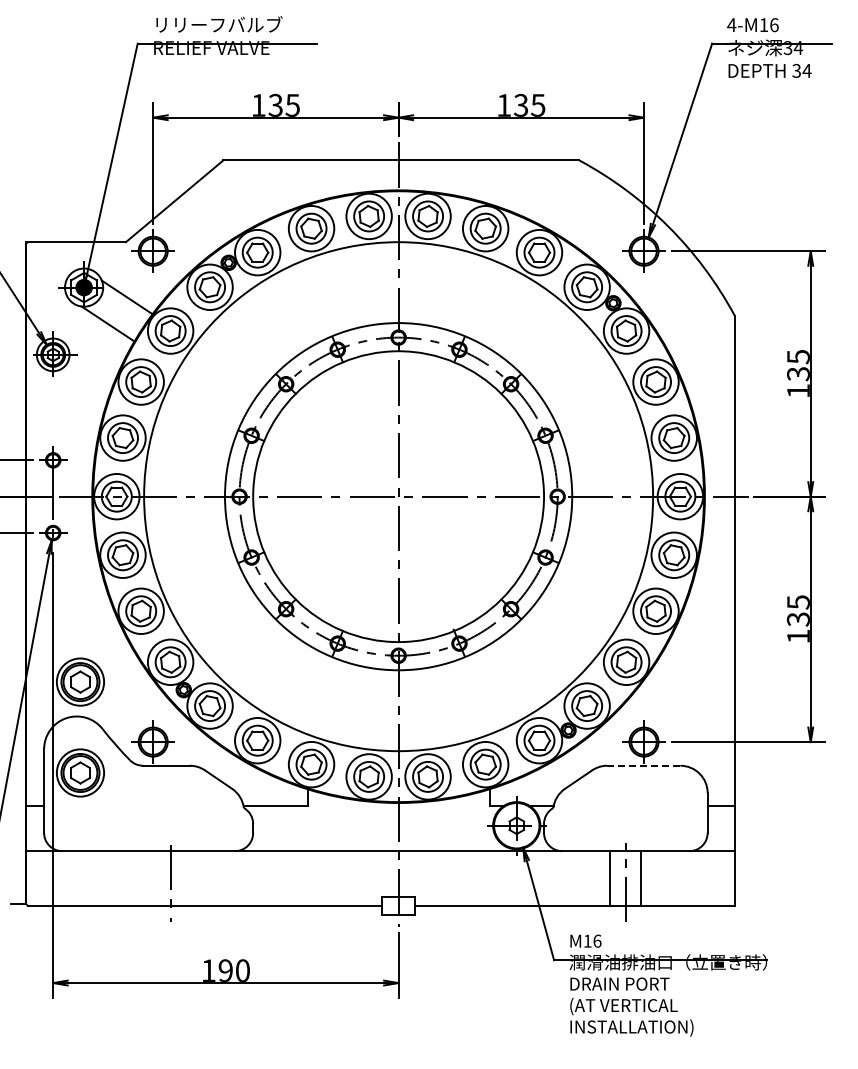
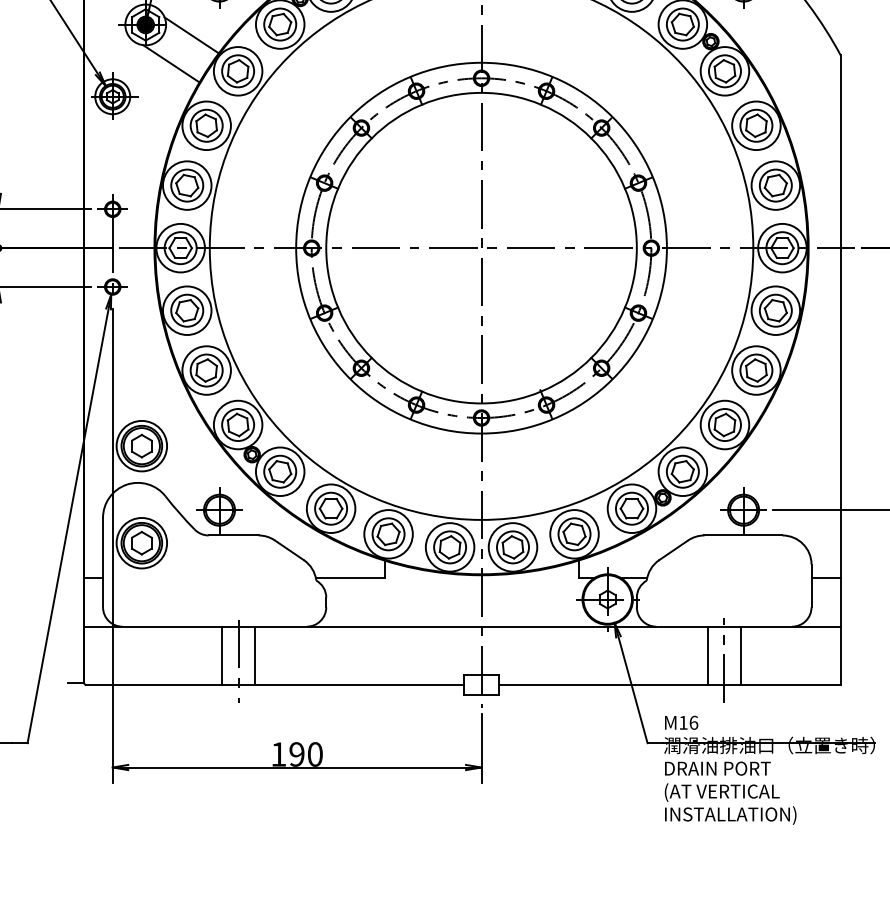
line: (643, 765) -> (743, 535), dashed -> solid
line: (155, 878) -> (221, 655), added
line: (186, 878) -> (255, 655), added

